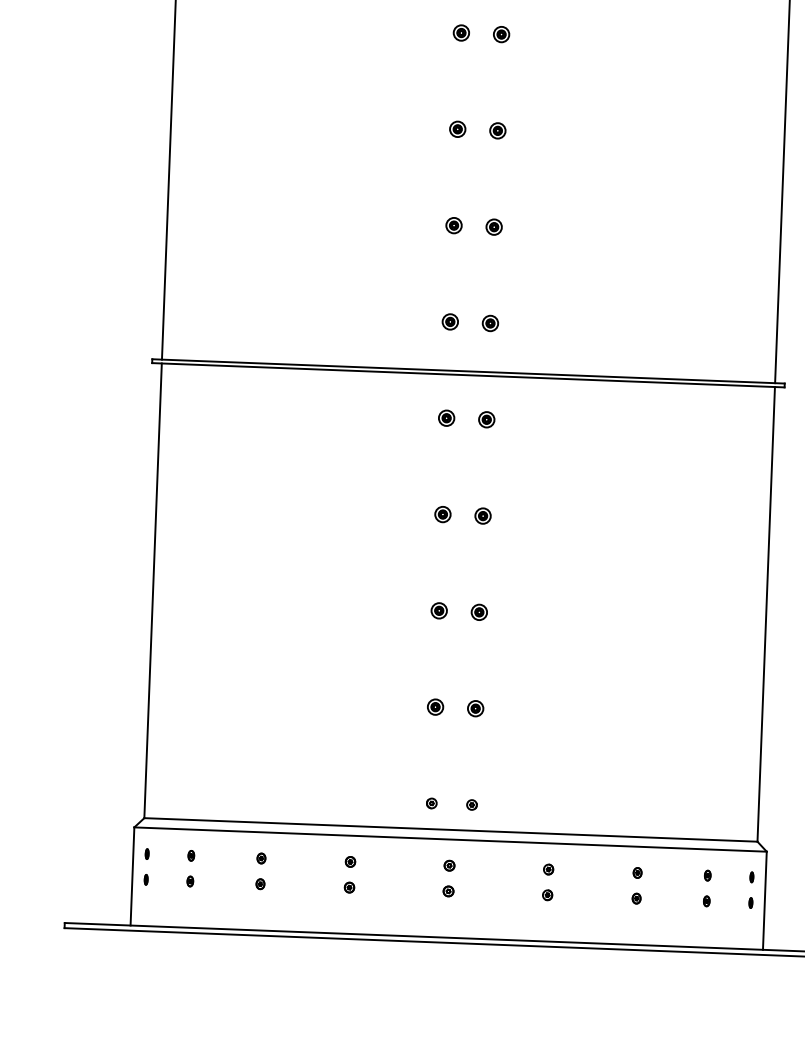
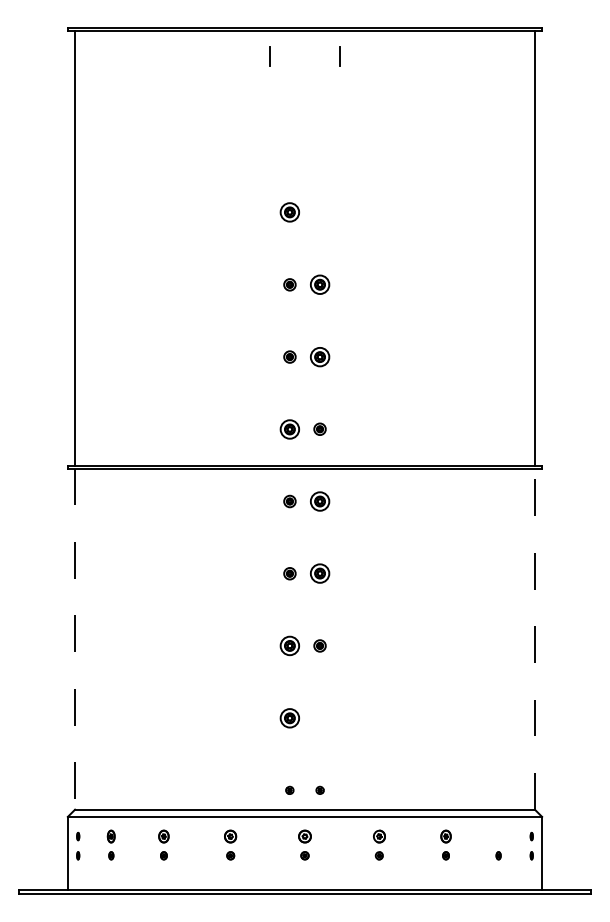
part: (460, 32) -> (289, 212), size x1.6
part: (500, 34) -> (319, 212), removed
part: (497, 130) -> (319, 284), size x1.6
part: (493, 226) -> (319, 356), size x1.6
part: (449, 320) -> (289, 428), size x1.6
part: (486, 419) -> (319, 501), size x1.6
part: (482, 515) -> (319, 573), size x1.6
line: (153, 591) -> (75, 639), solid -> dashed
part: (438, 610) -> (289, 645), size x1.6
line: (765, 613) -> (534, 638), solid -> dashed
part: (434, 706) -> (289, 717), size x1.6
part: (474, 707) -> (319, 717), removed
part: (191, 855) -> (111, 836), size x1.6
part: (260, 858) -> (163, 836), size x1.6
part: (350, 861) -> (230, 836), size x1.6
part: (448, 865) -> (304, 836), size x1.6
part: (547, 869) -> (378, 836), size x1.6
part: (636, 872) -> (445, 836), size x1.6
part: (707, 875) -> (498, 836), removed

